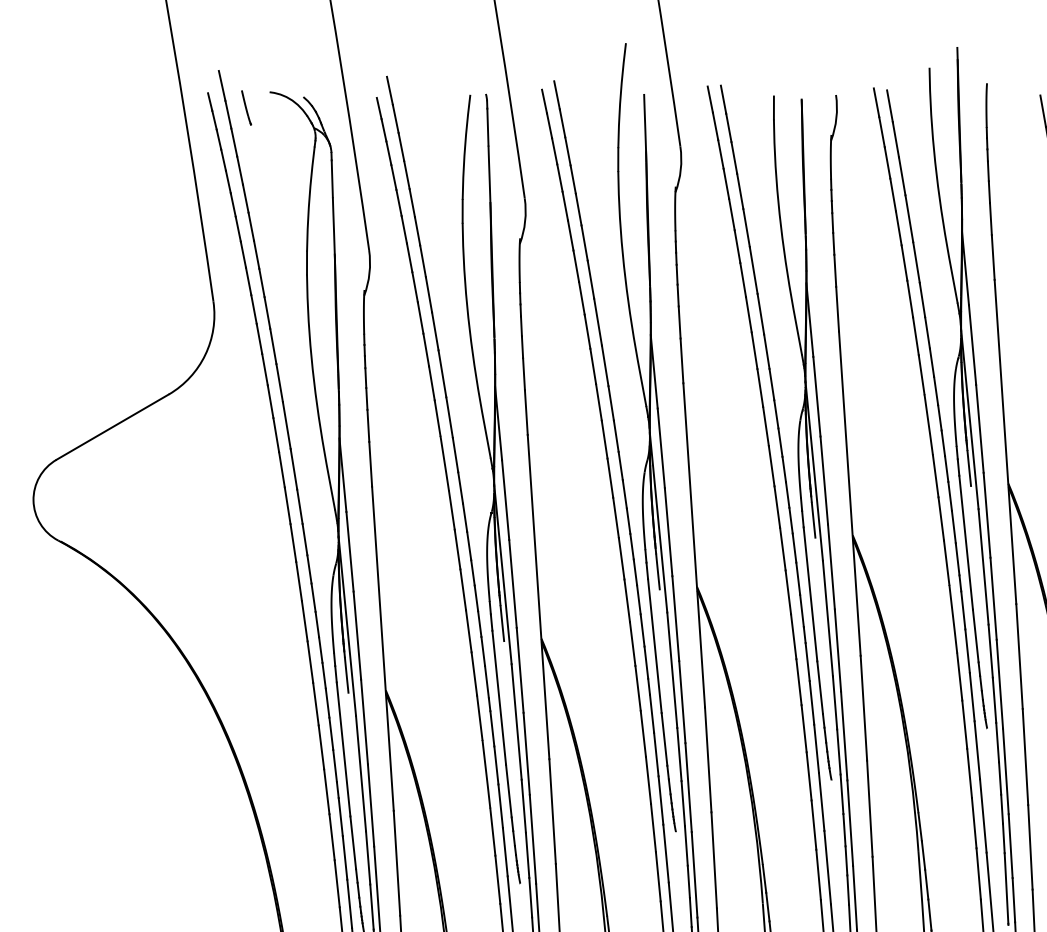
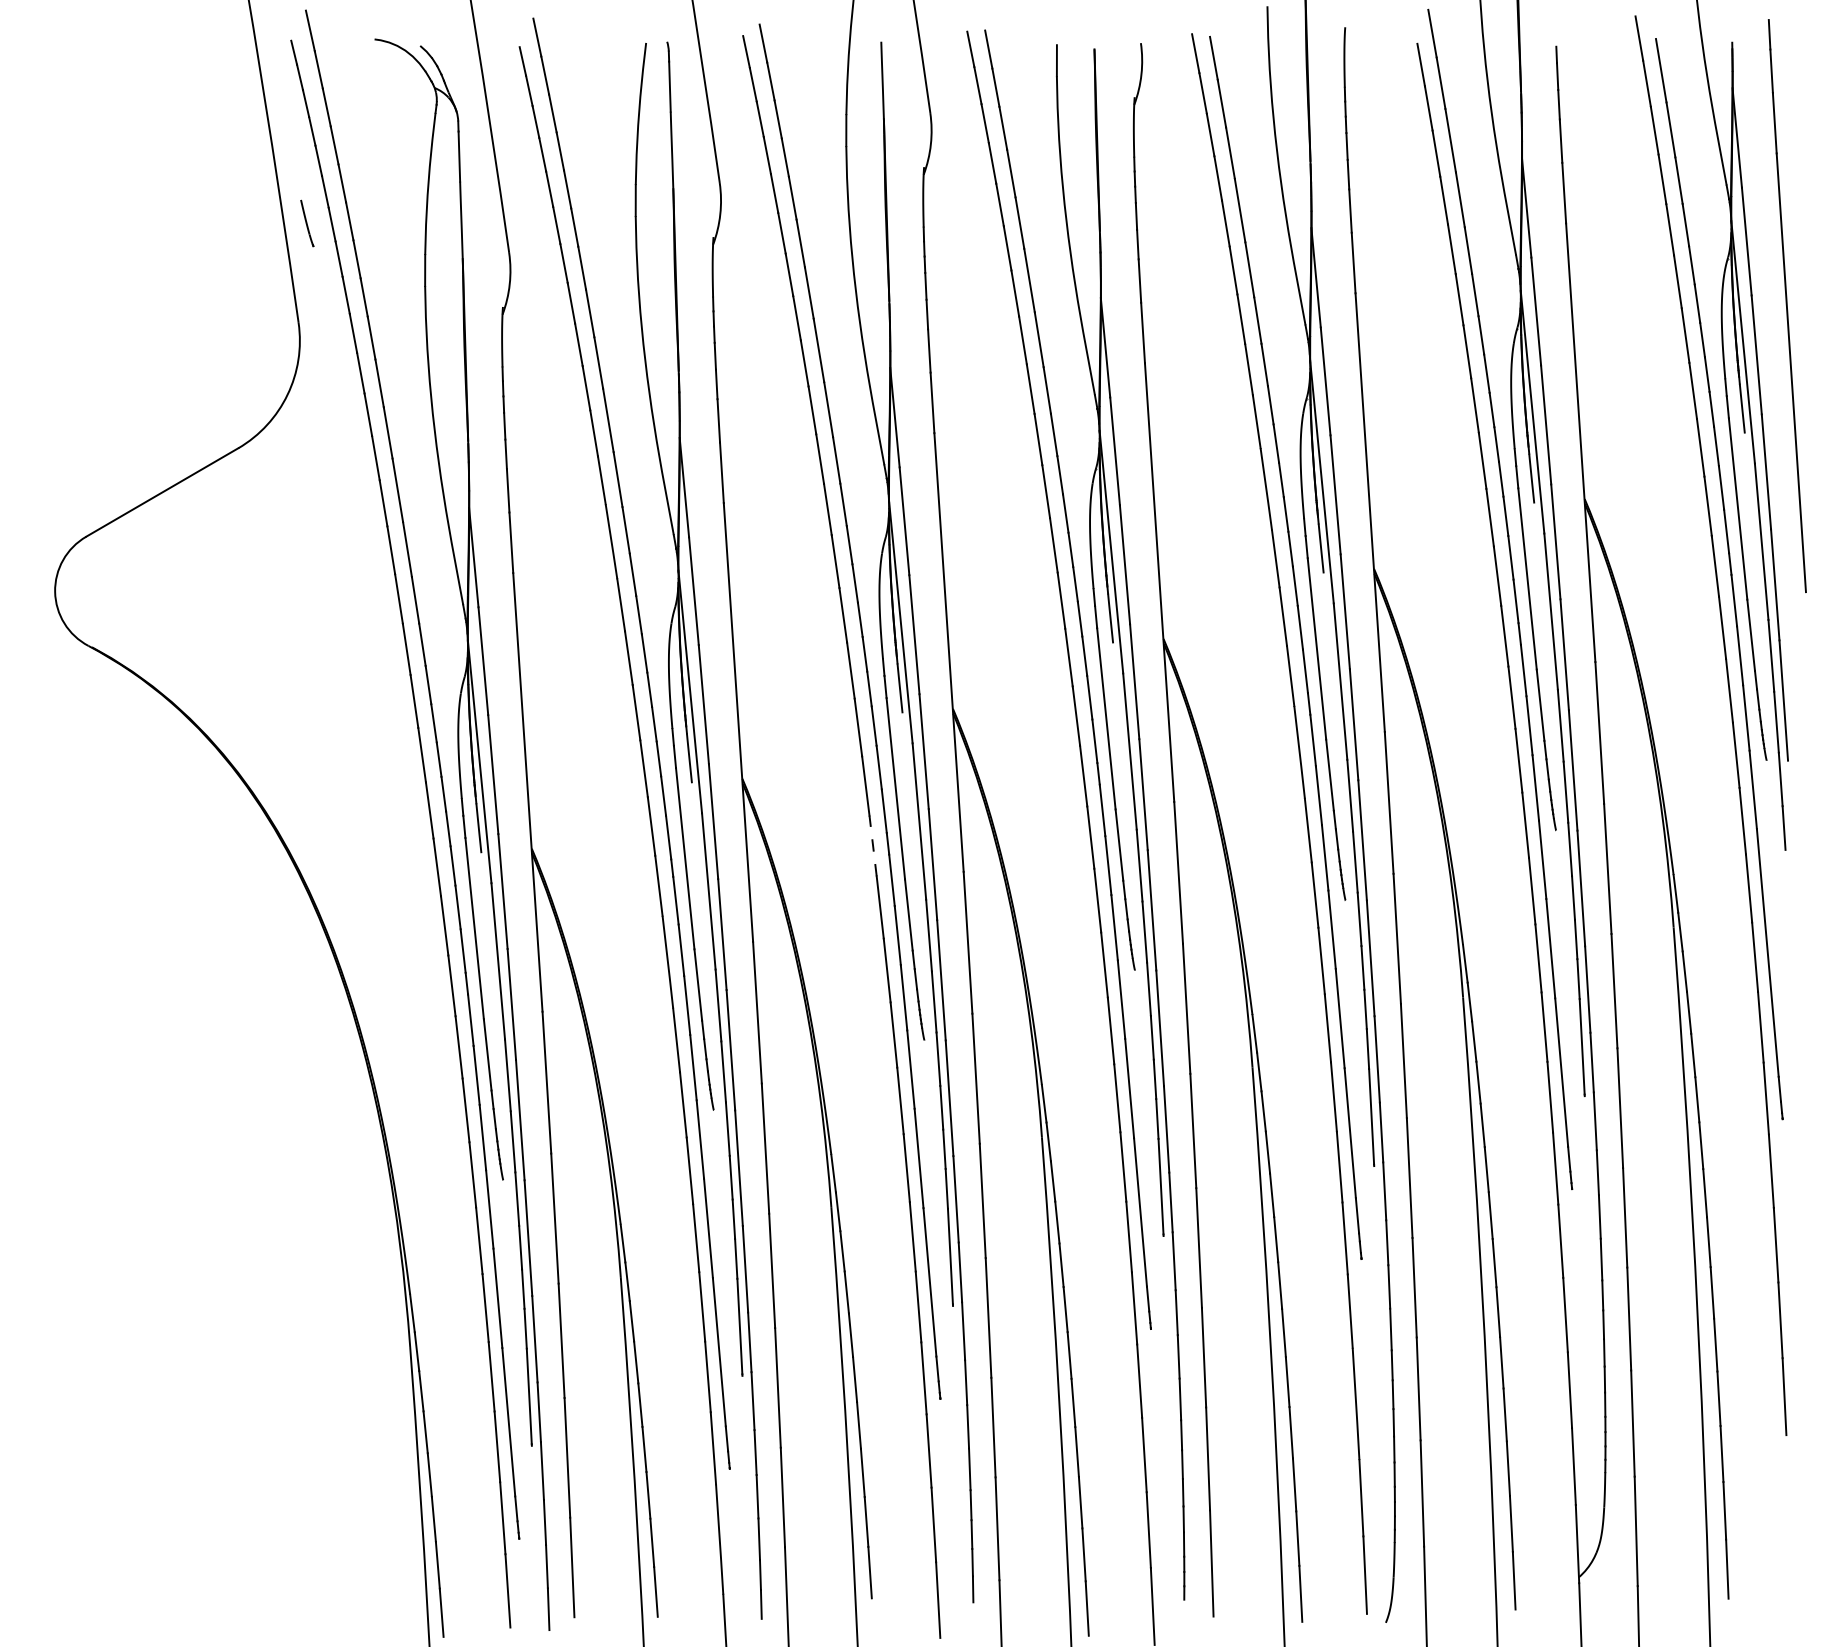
line: (246, 107) -> (307, 223), moved
line: (638, 688) -> (873, 846), solid -> dashed

